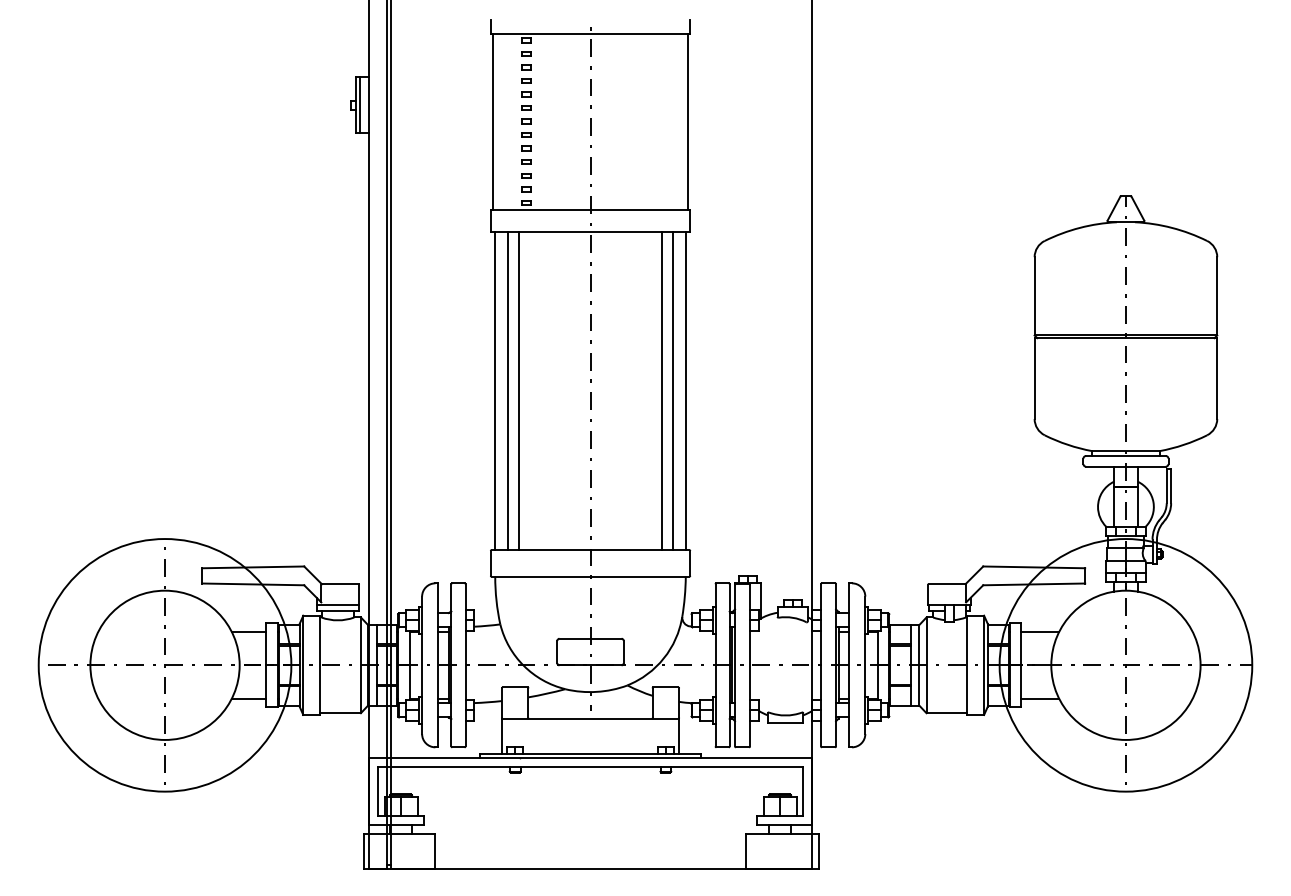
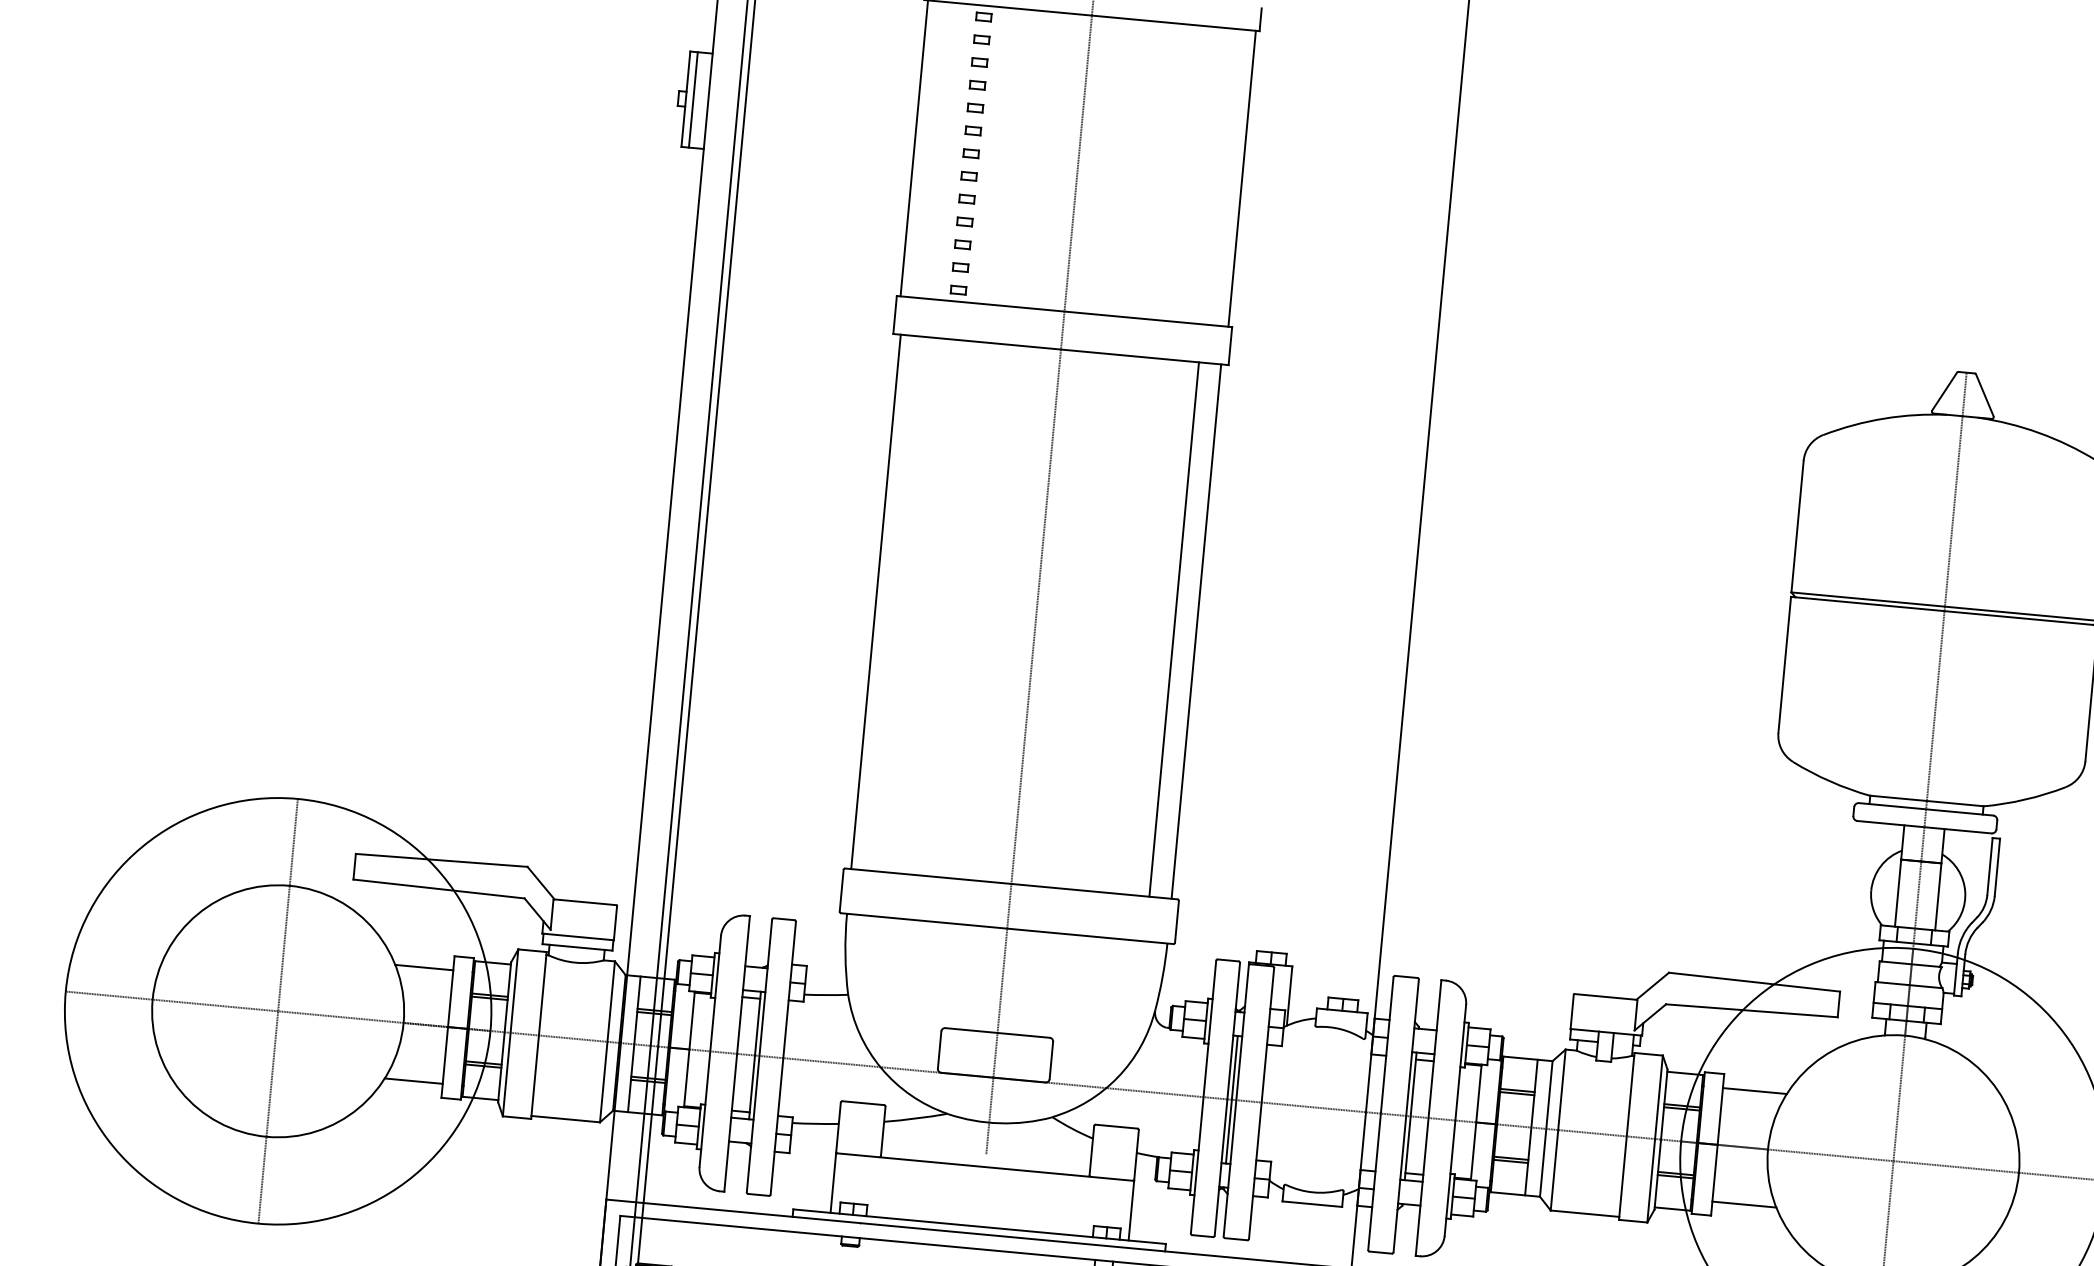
line: (508, 391) -> (898, 604), removed
line: (519, 391) -> (916, 606), removed
line: (661, 391) -> (1155, 628), removed

